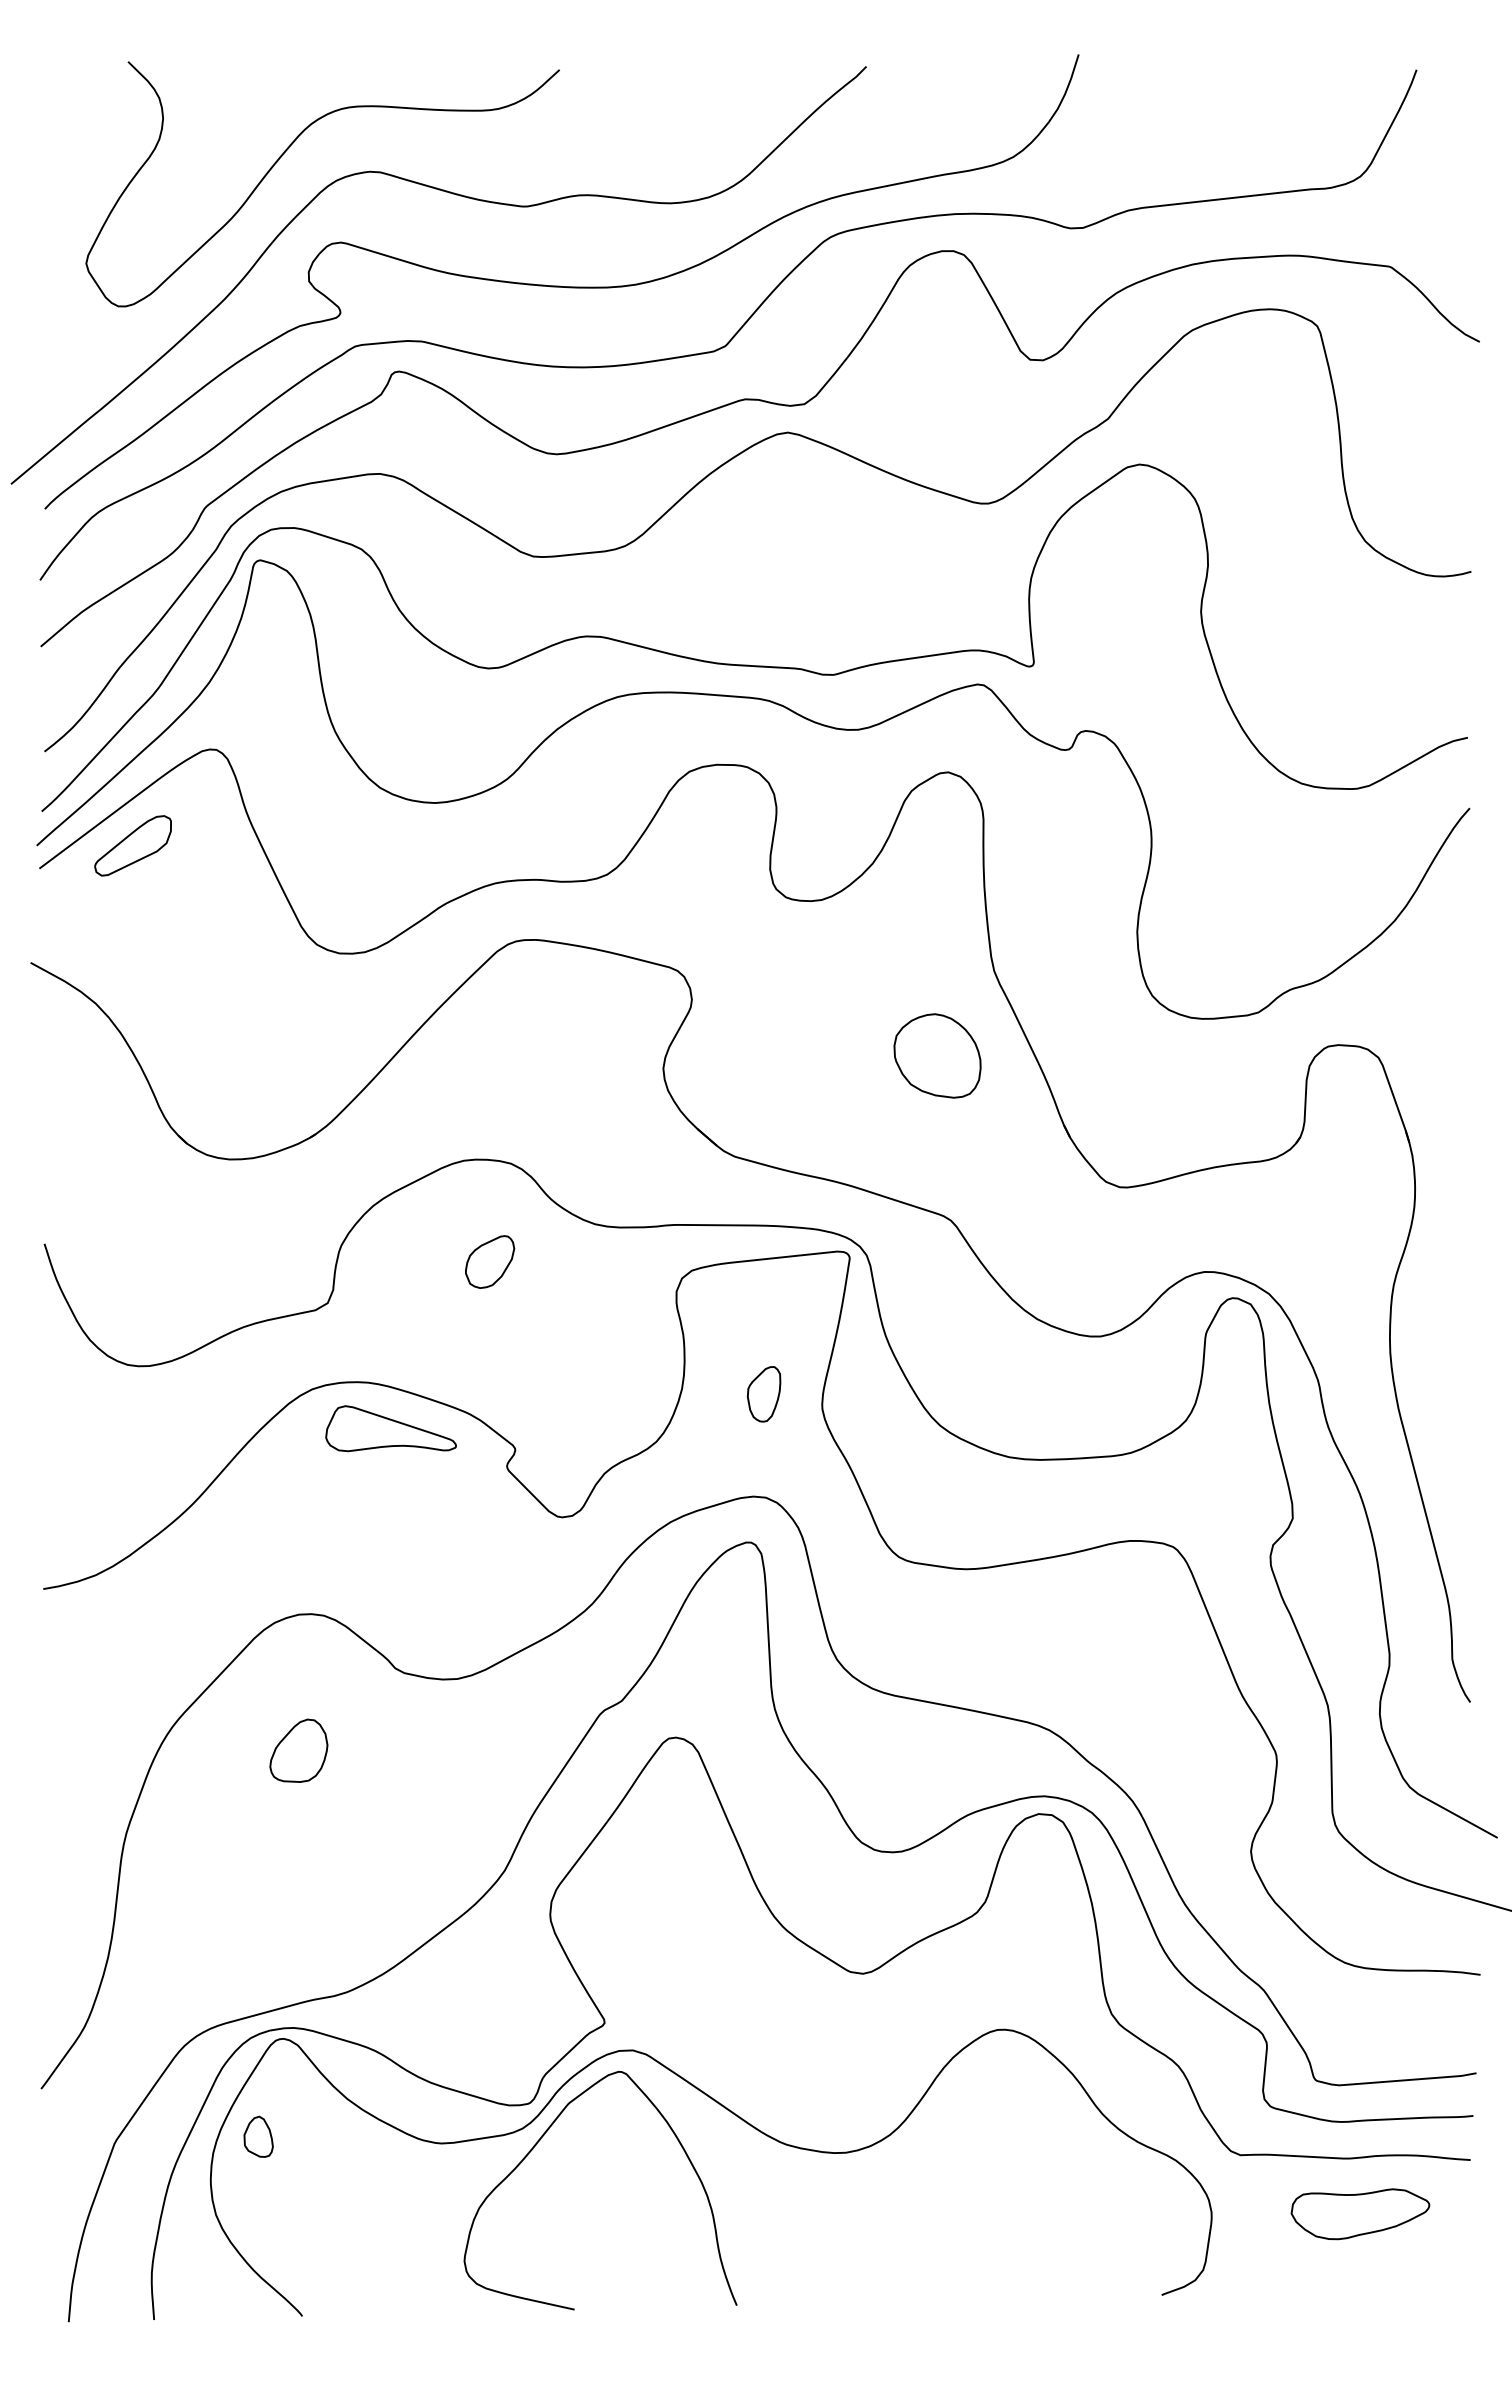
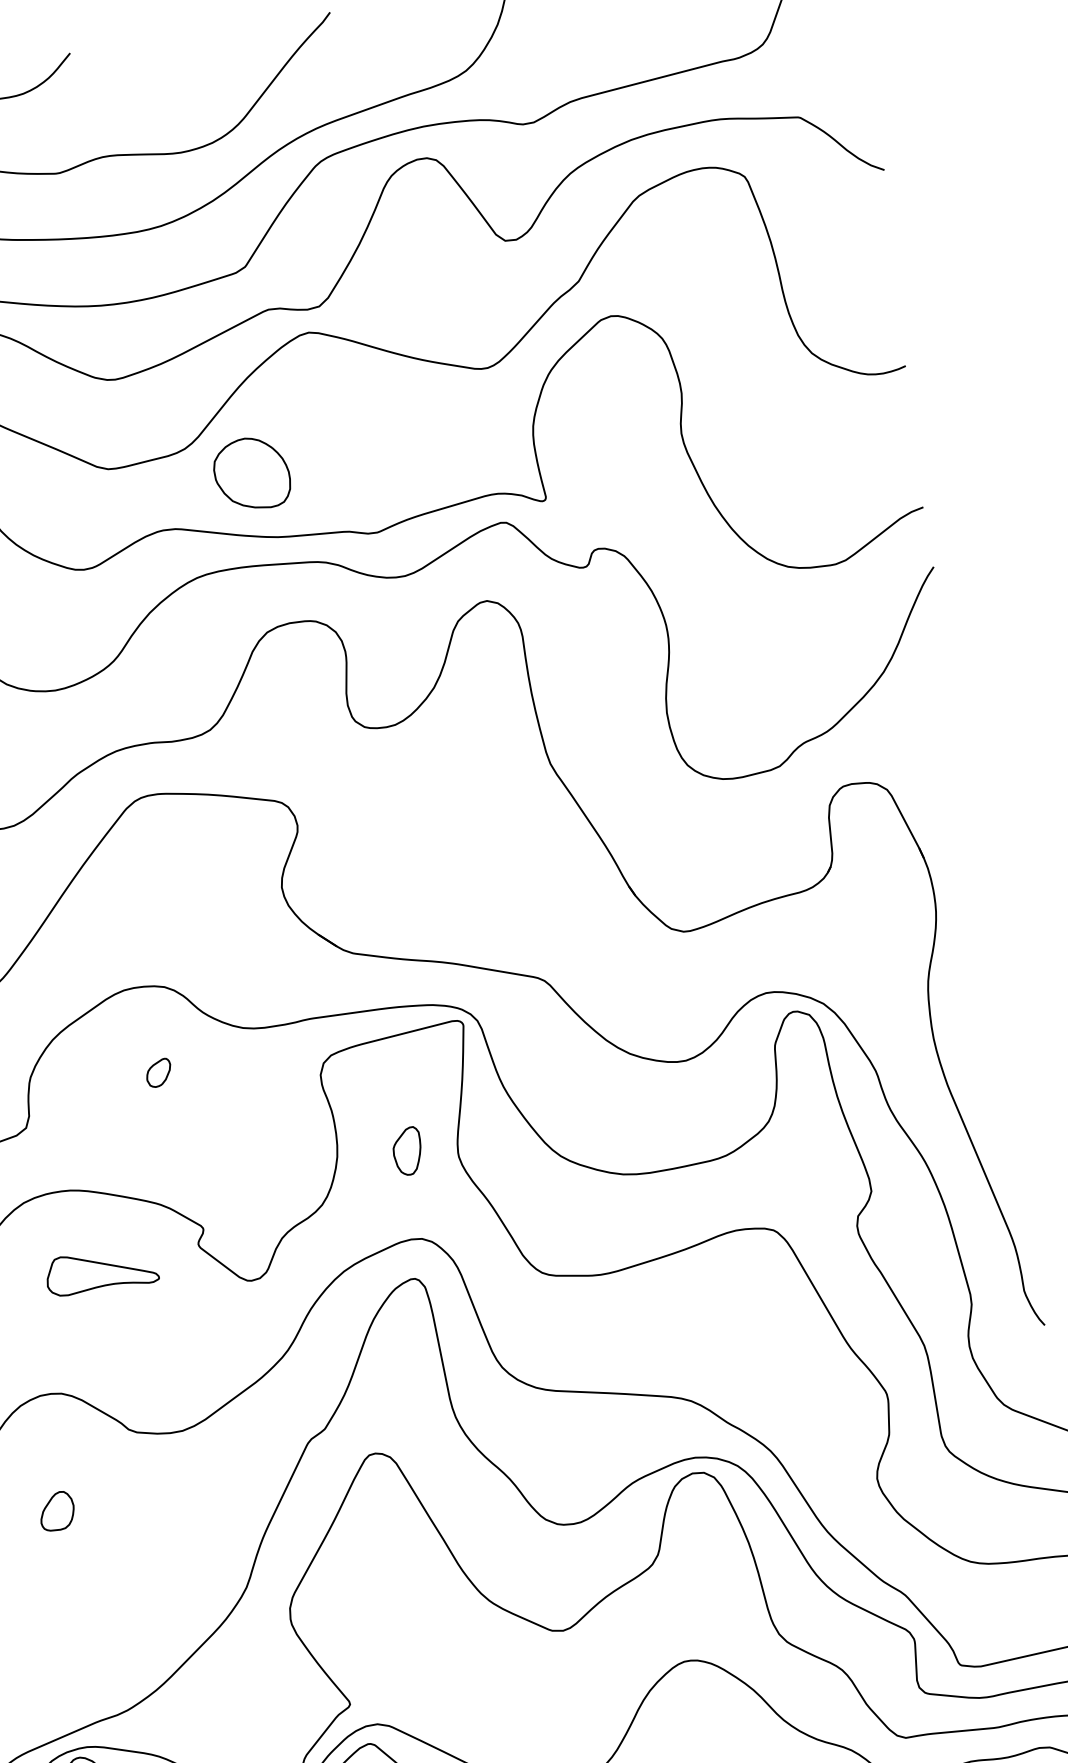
part: (937, 1055) -> (251, 473), moved
part: (490, 1261) -> (159, 1072), size x0.6
part: (390, 1428) -> (101, 1270), moved
part: (298, 1750) -> (56, 1511), size x0.7

